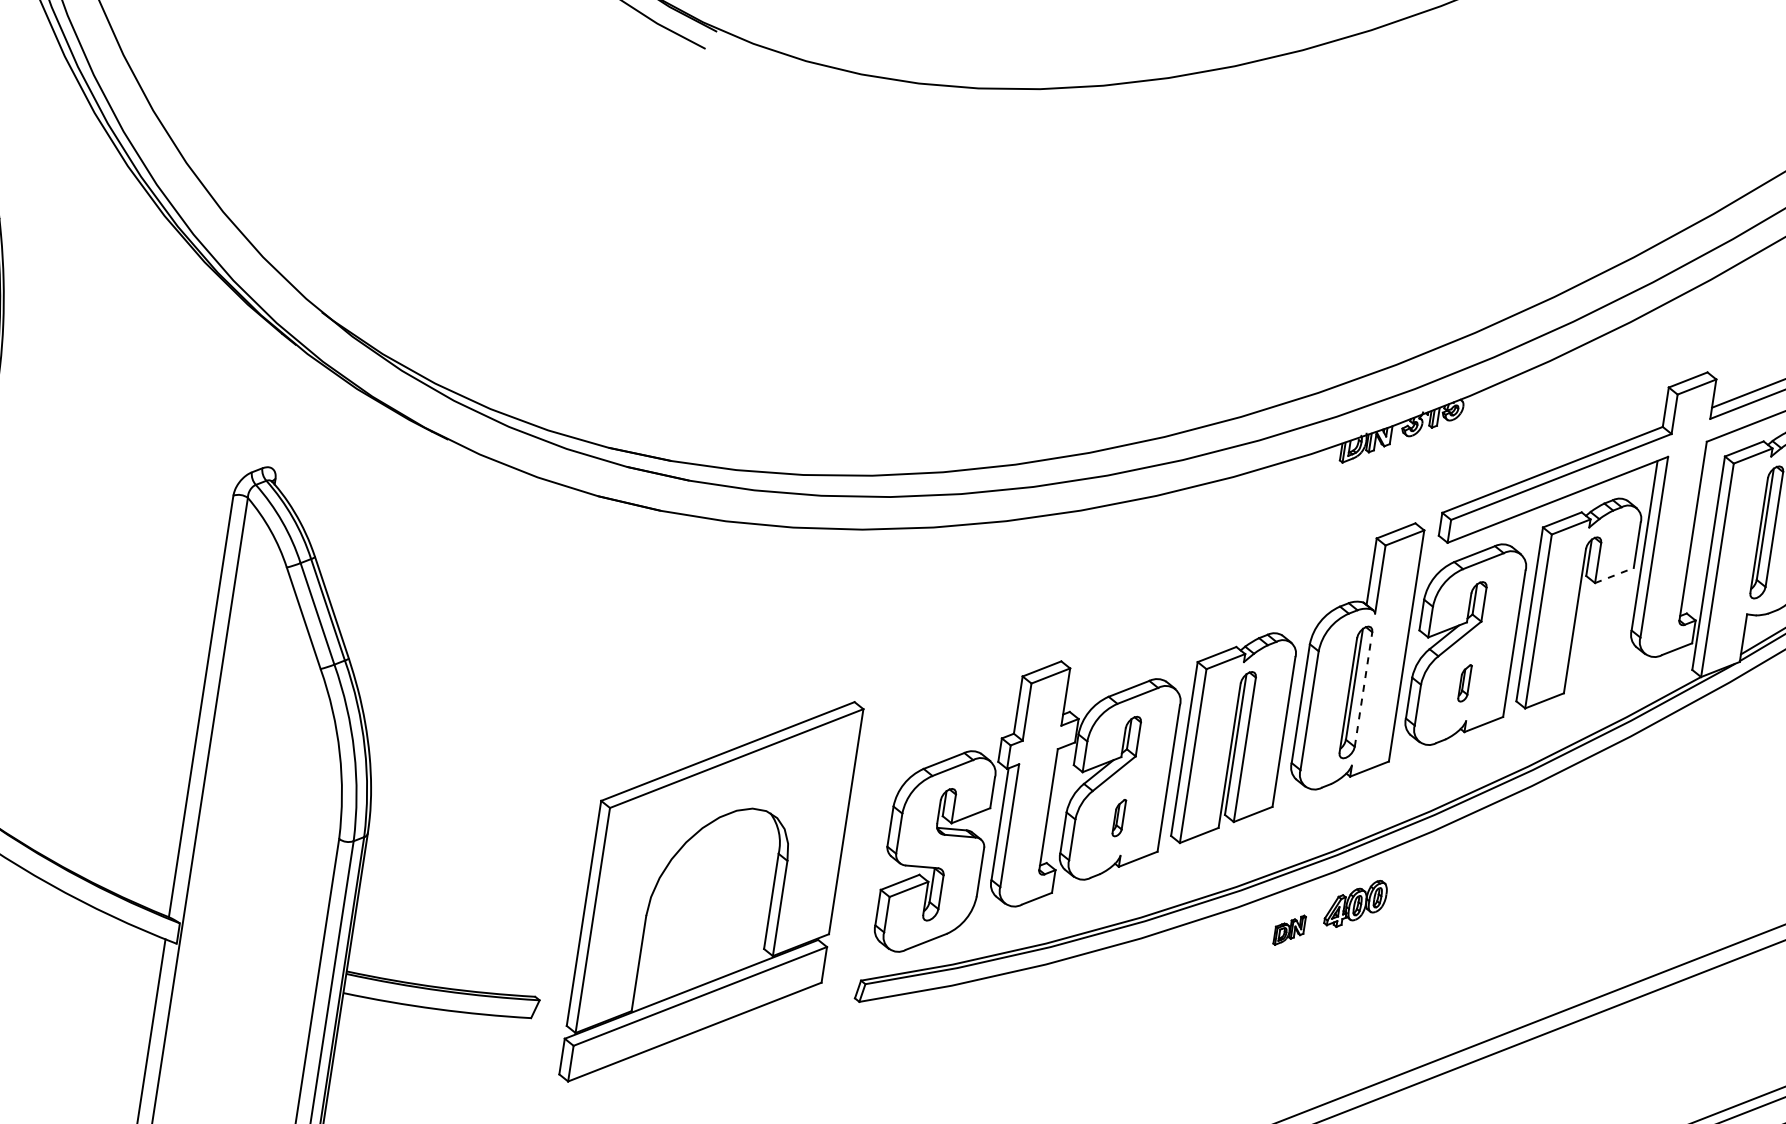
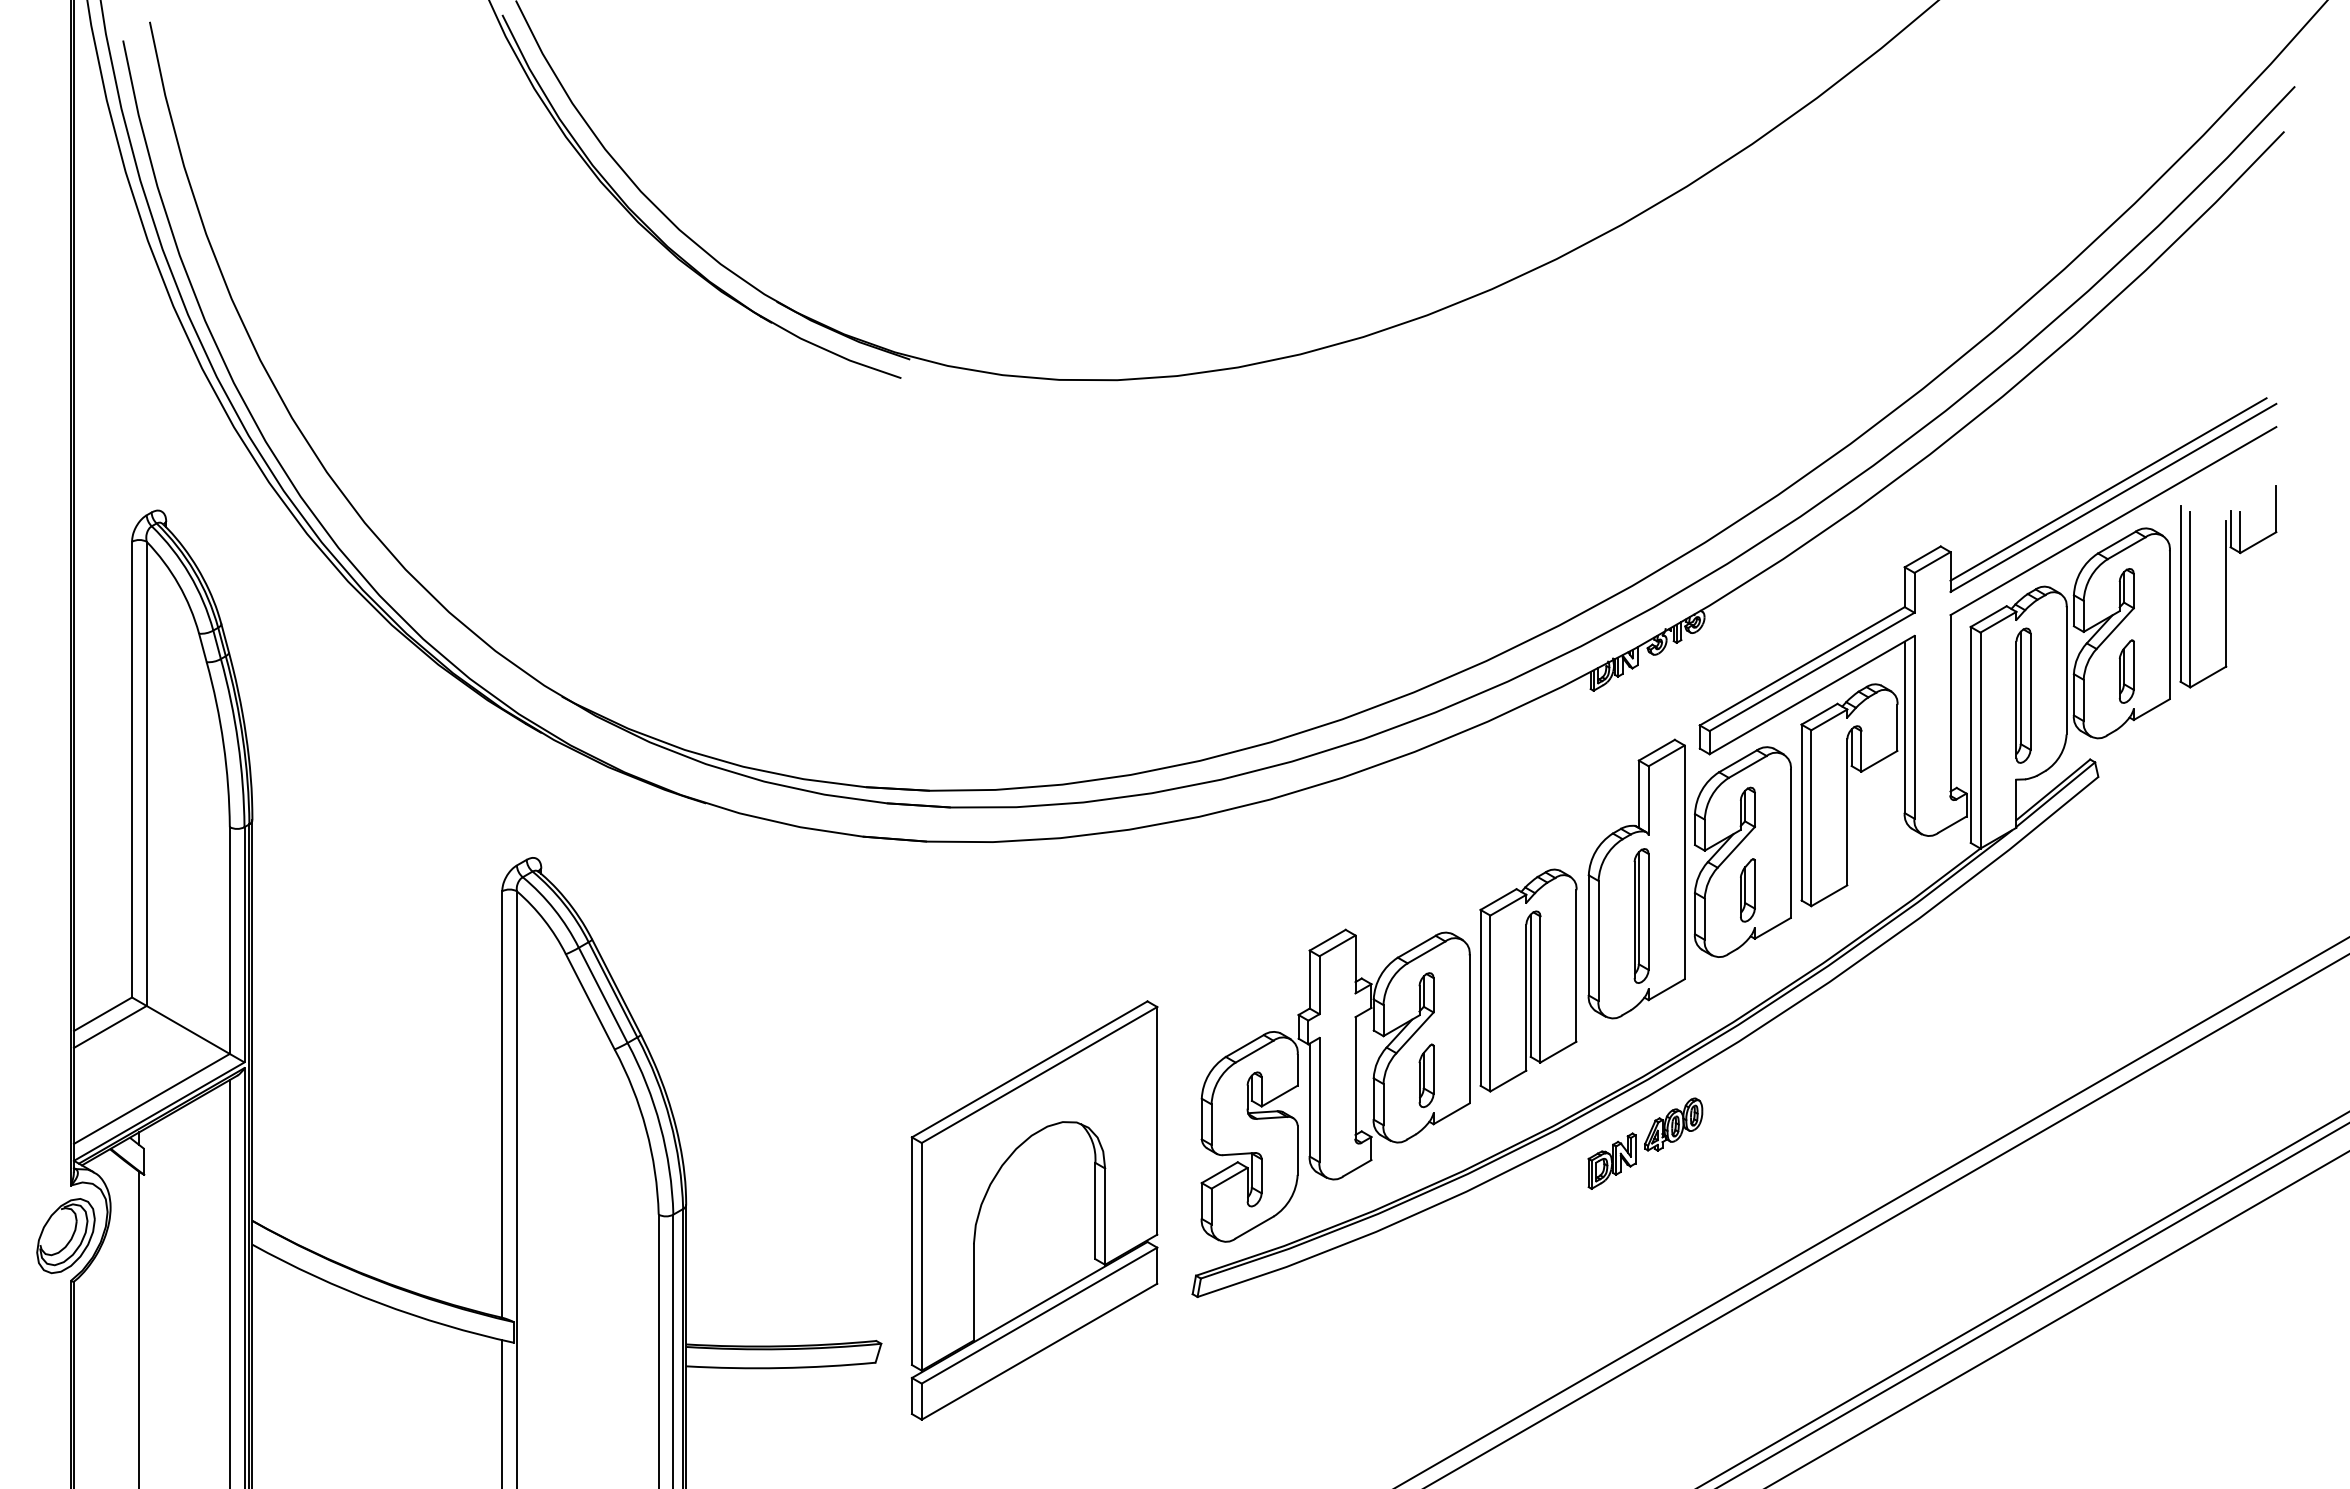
line: (1614, 575) -> (1879, 761), dashed -> solid
part: (1464, 683) -> (1747, 890), size x1.67
line: (1363, 689) -> (1648, 911), dashed -> solid
part: (1119, 817) -> (1426, 1075), size x1.67
part: (1289, 929) -> (1611, 1160), size x1.67

